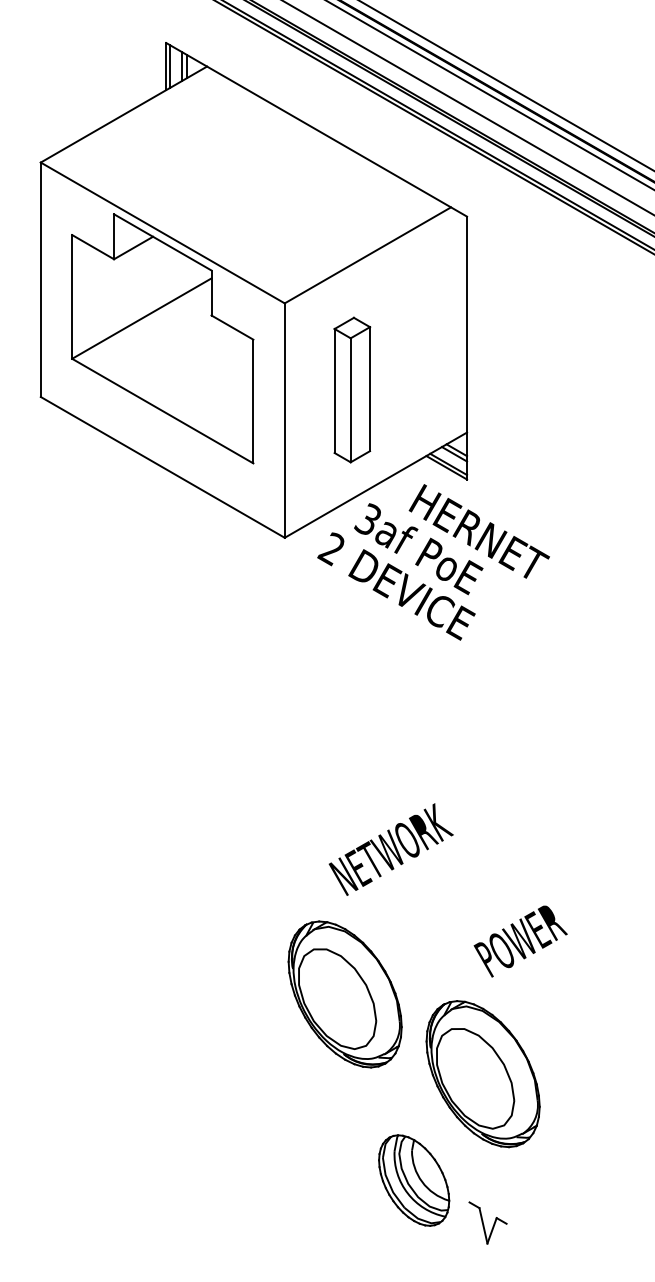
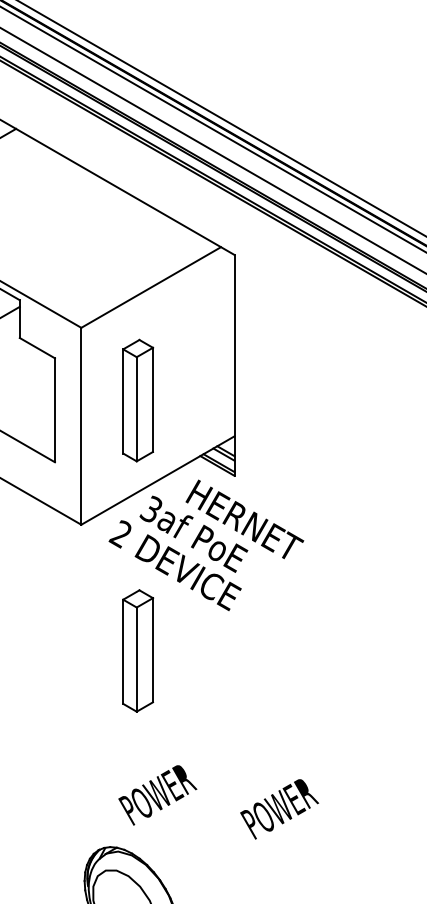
part: (352, 687) -> (138, 650), added
text: (392, 846) -> (171, 784), NETWORK -> POWER
text: (520, 941) -> (279, 809), moved

